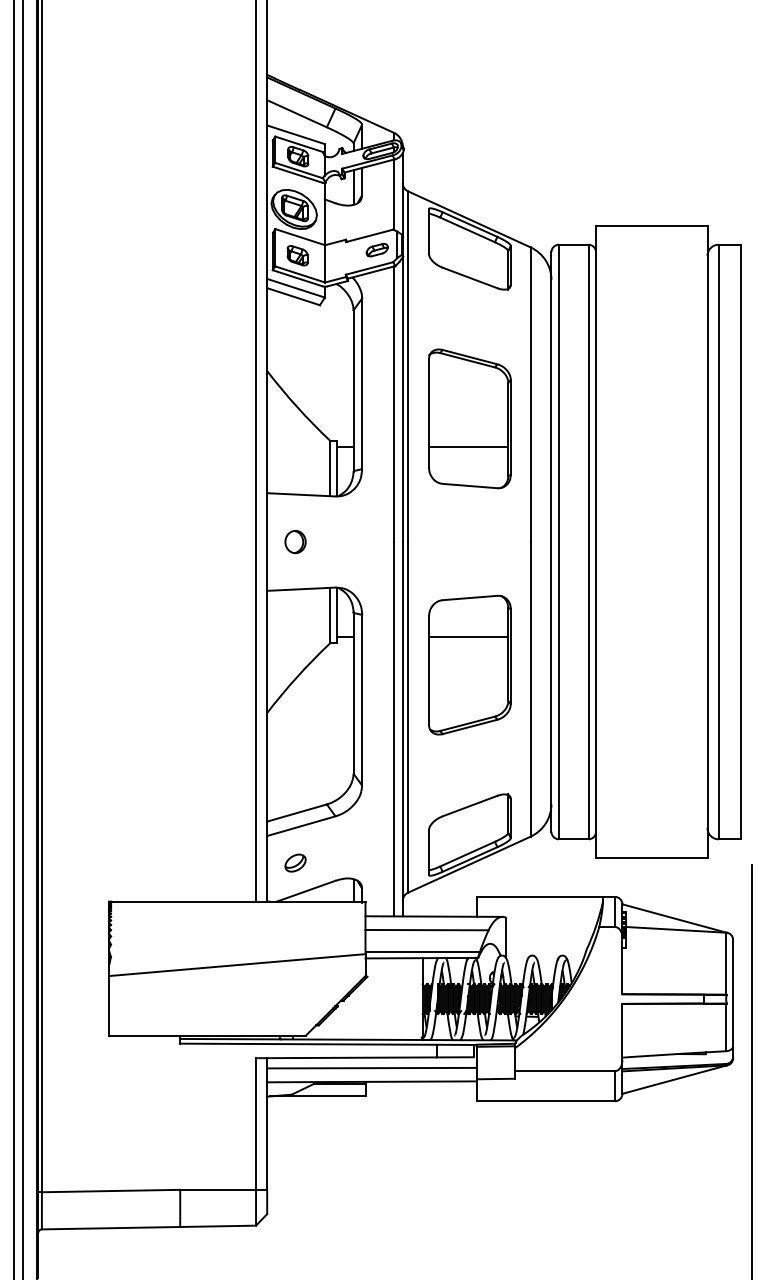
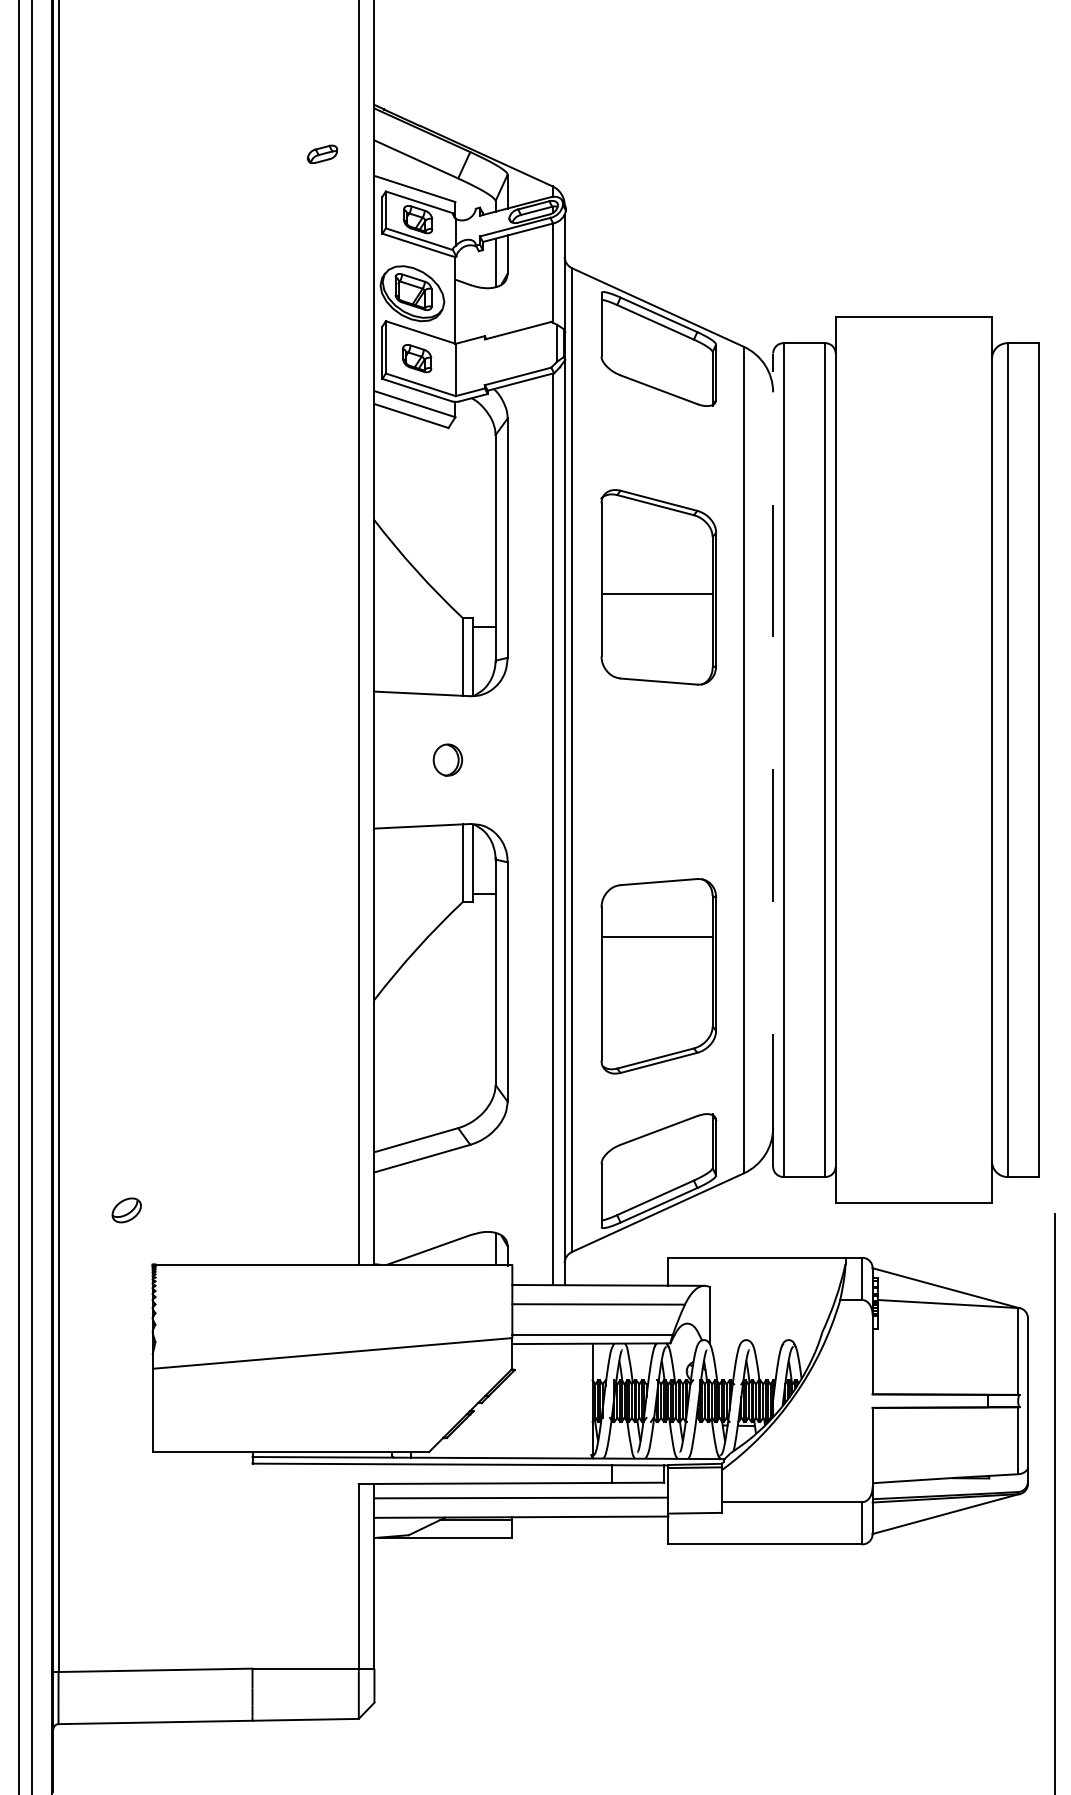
part: (376, 250) -> (321, 154), moved
line: (468, 446) -> (656, 593), moved
part: (295, 542) -> (447, 760), moved
line: (551, 542) -> (773, 760), solid -> dashed
part: (469, 664) -> (658, 975), moved
part: (295, 862) -> (126, 1209), moved

